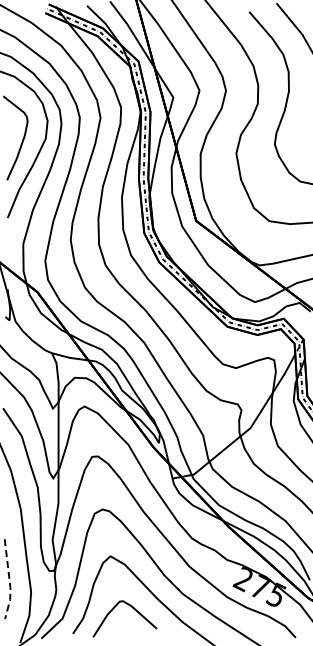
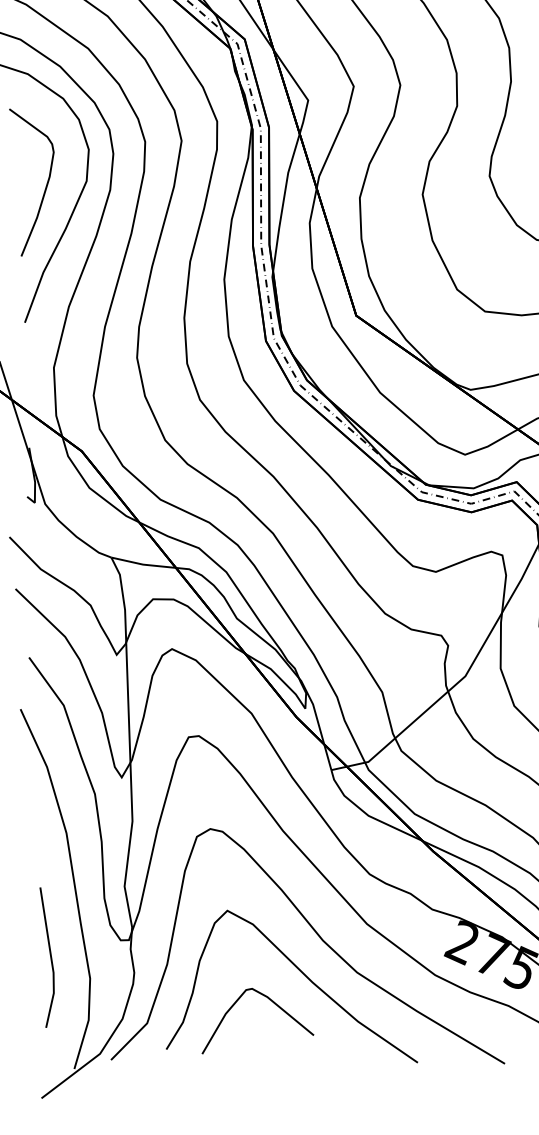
line: (9, 581) -> (51, 961), dashed -> solid

